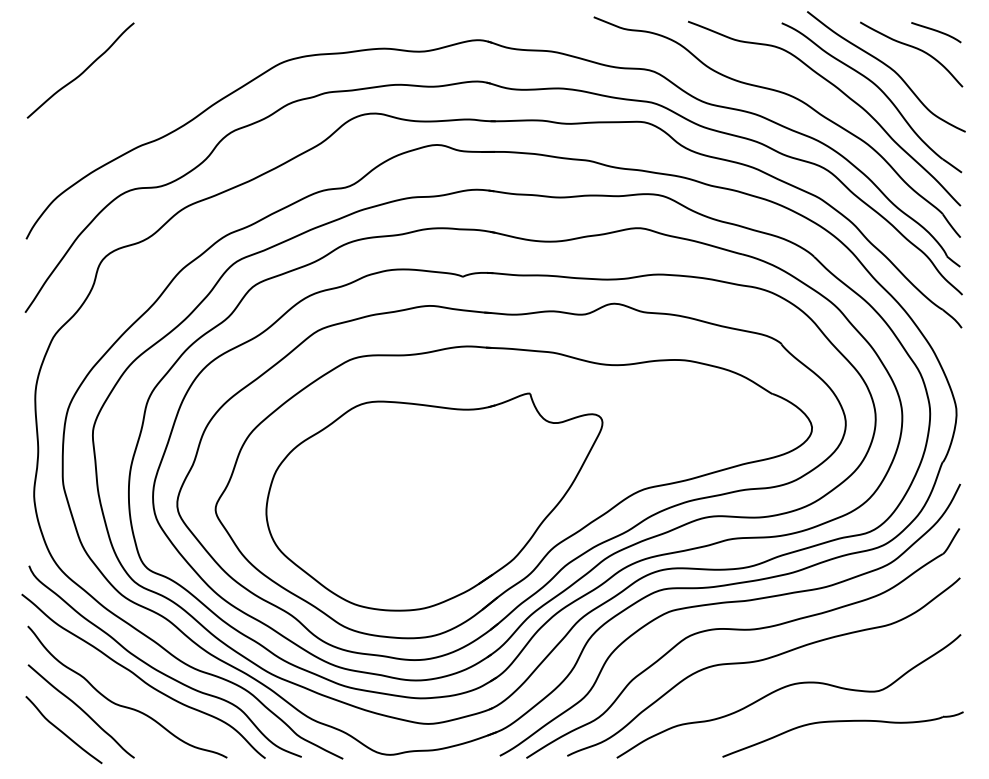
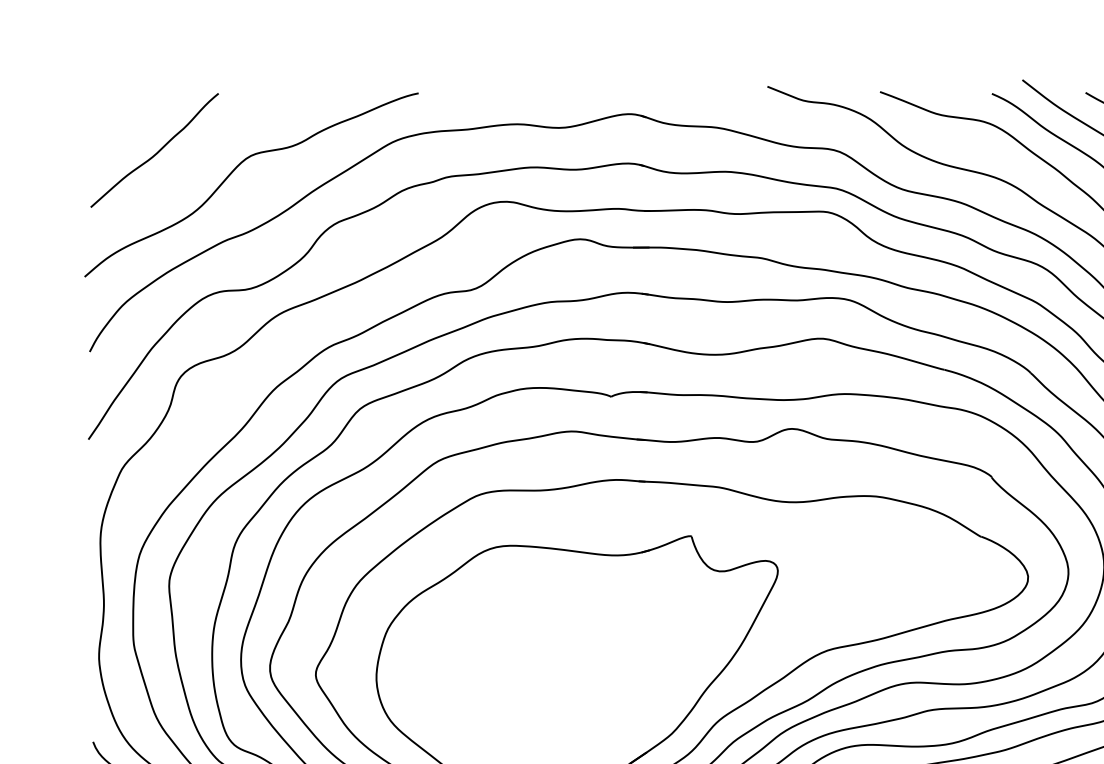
curve: (147, 88) -> (234, 171), added

